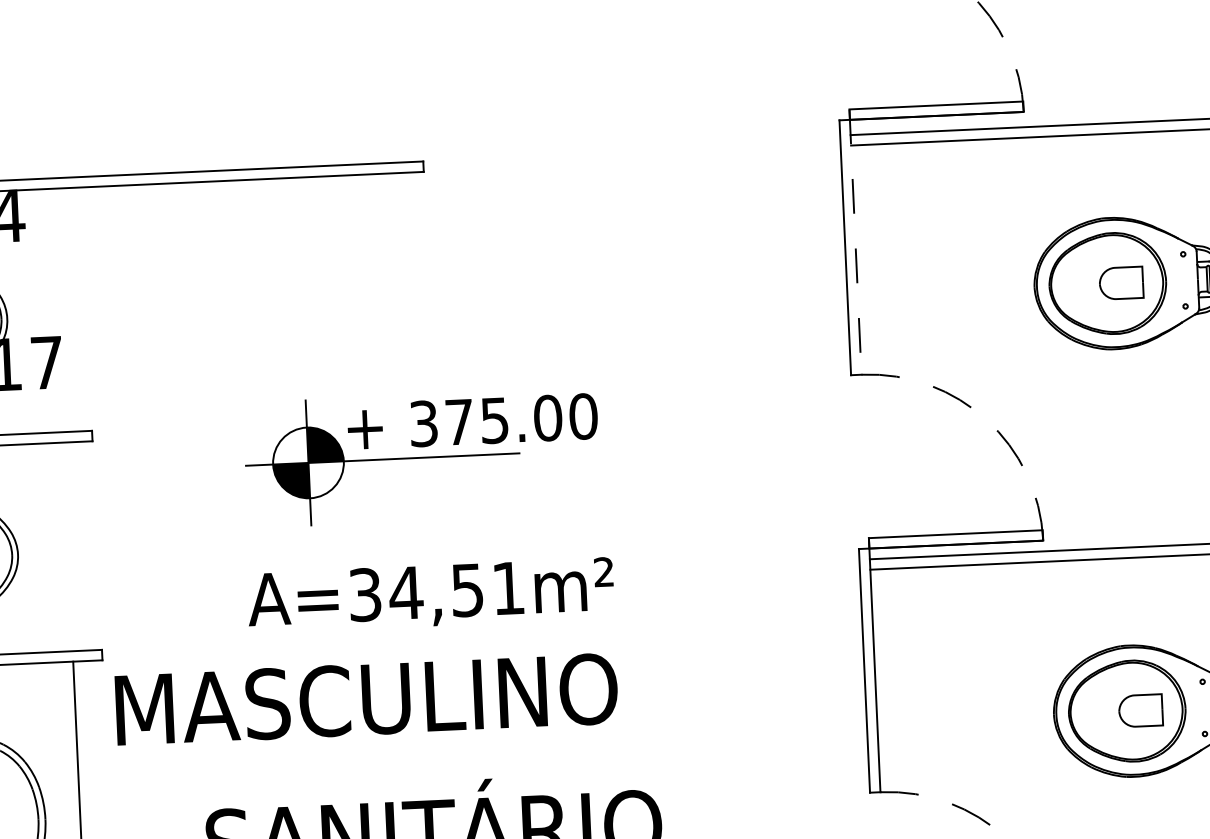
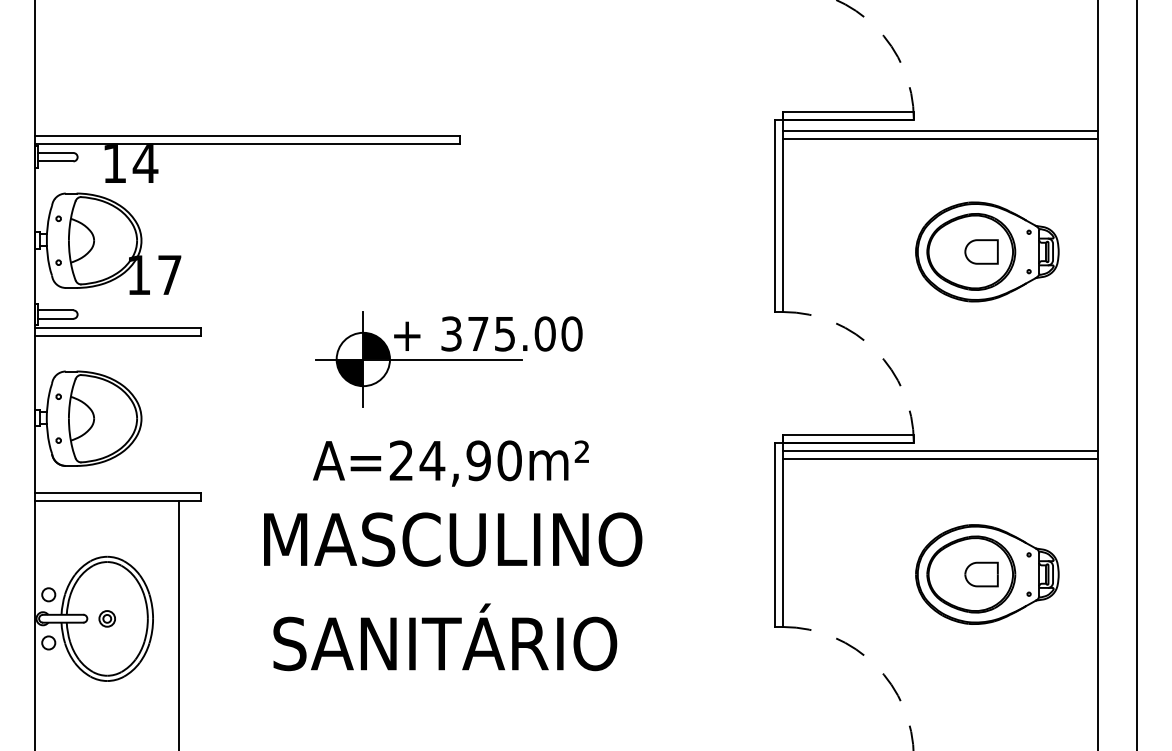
line: (855, 242) -> (782, 212), dashed -> solid
text: (436, 591) -> (455, 460), A=34,51m² -> A=24,90m²
text: (367, 699) -> (453, 539), moved

